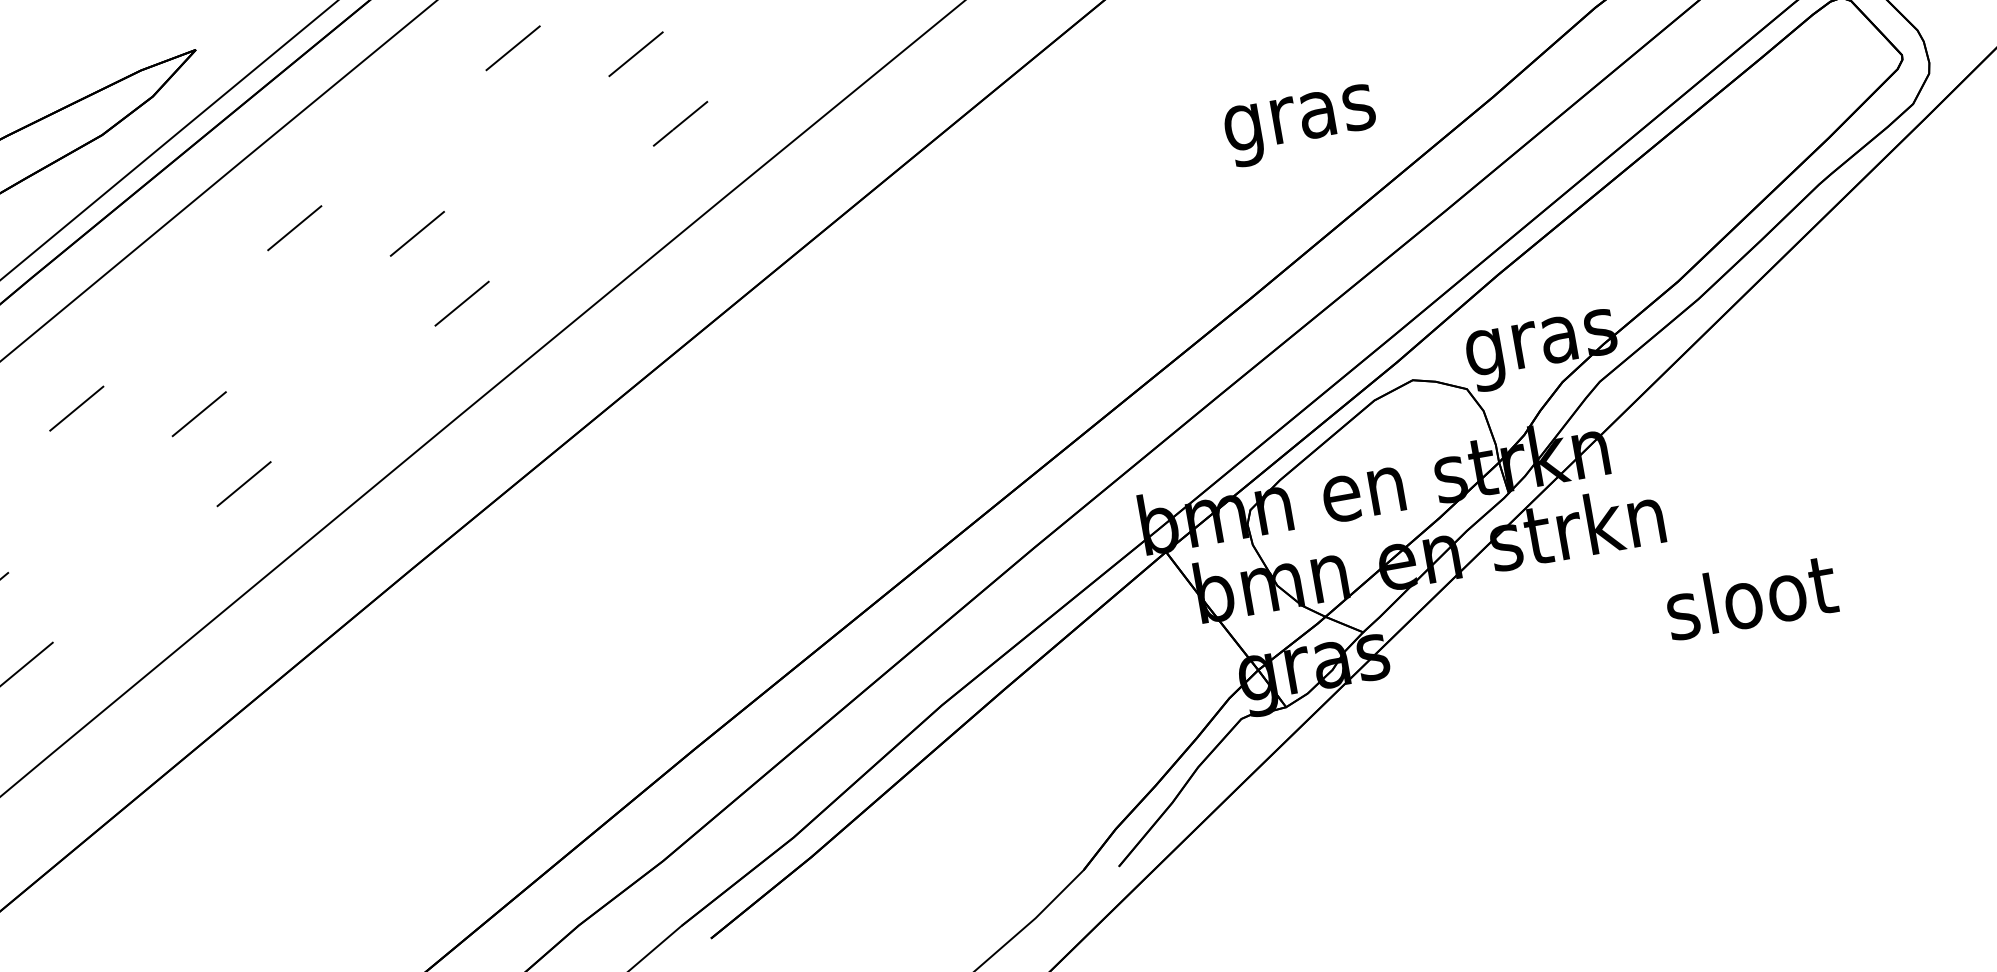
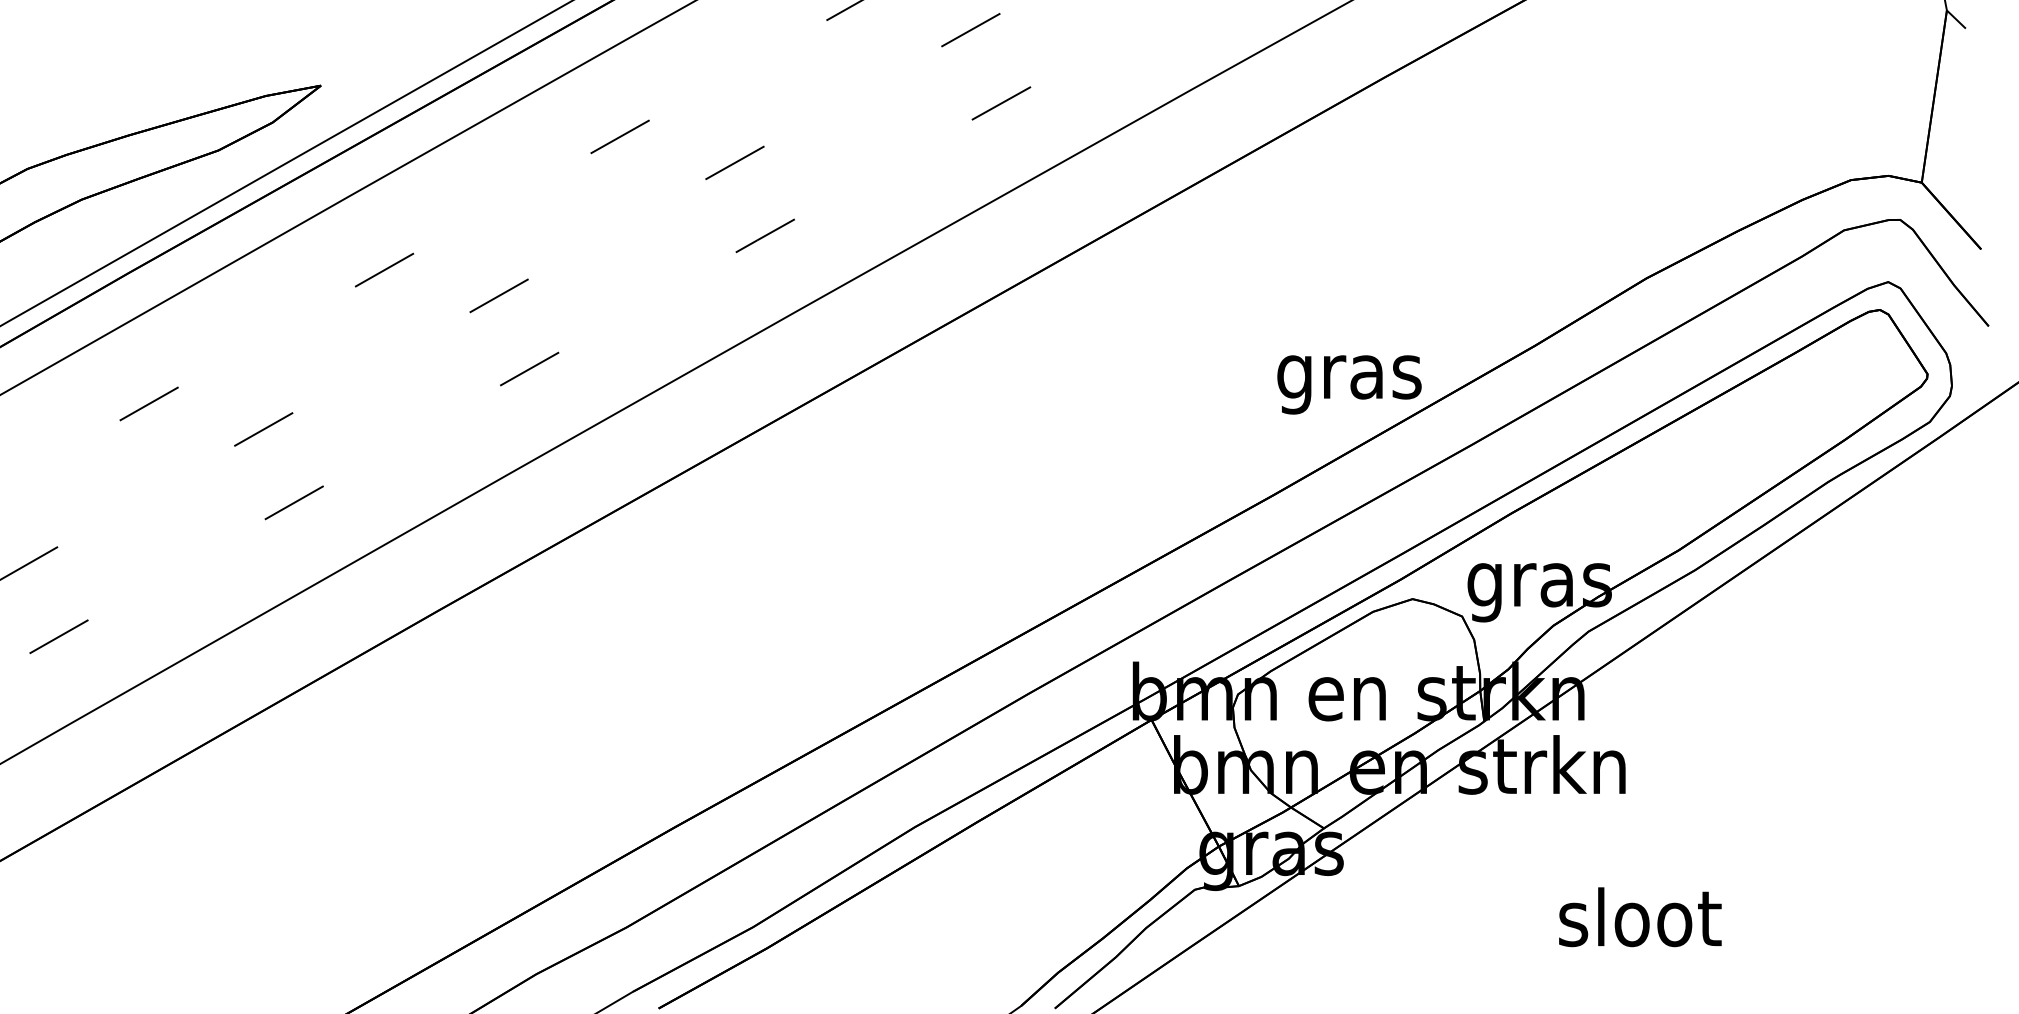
text: (1300, 125) -> (1349, 384), moved
text: (1751, 596) -> (1640, 917), moved

